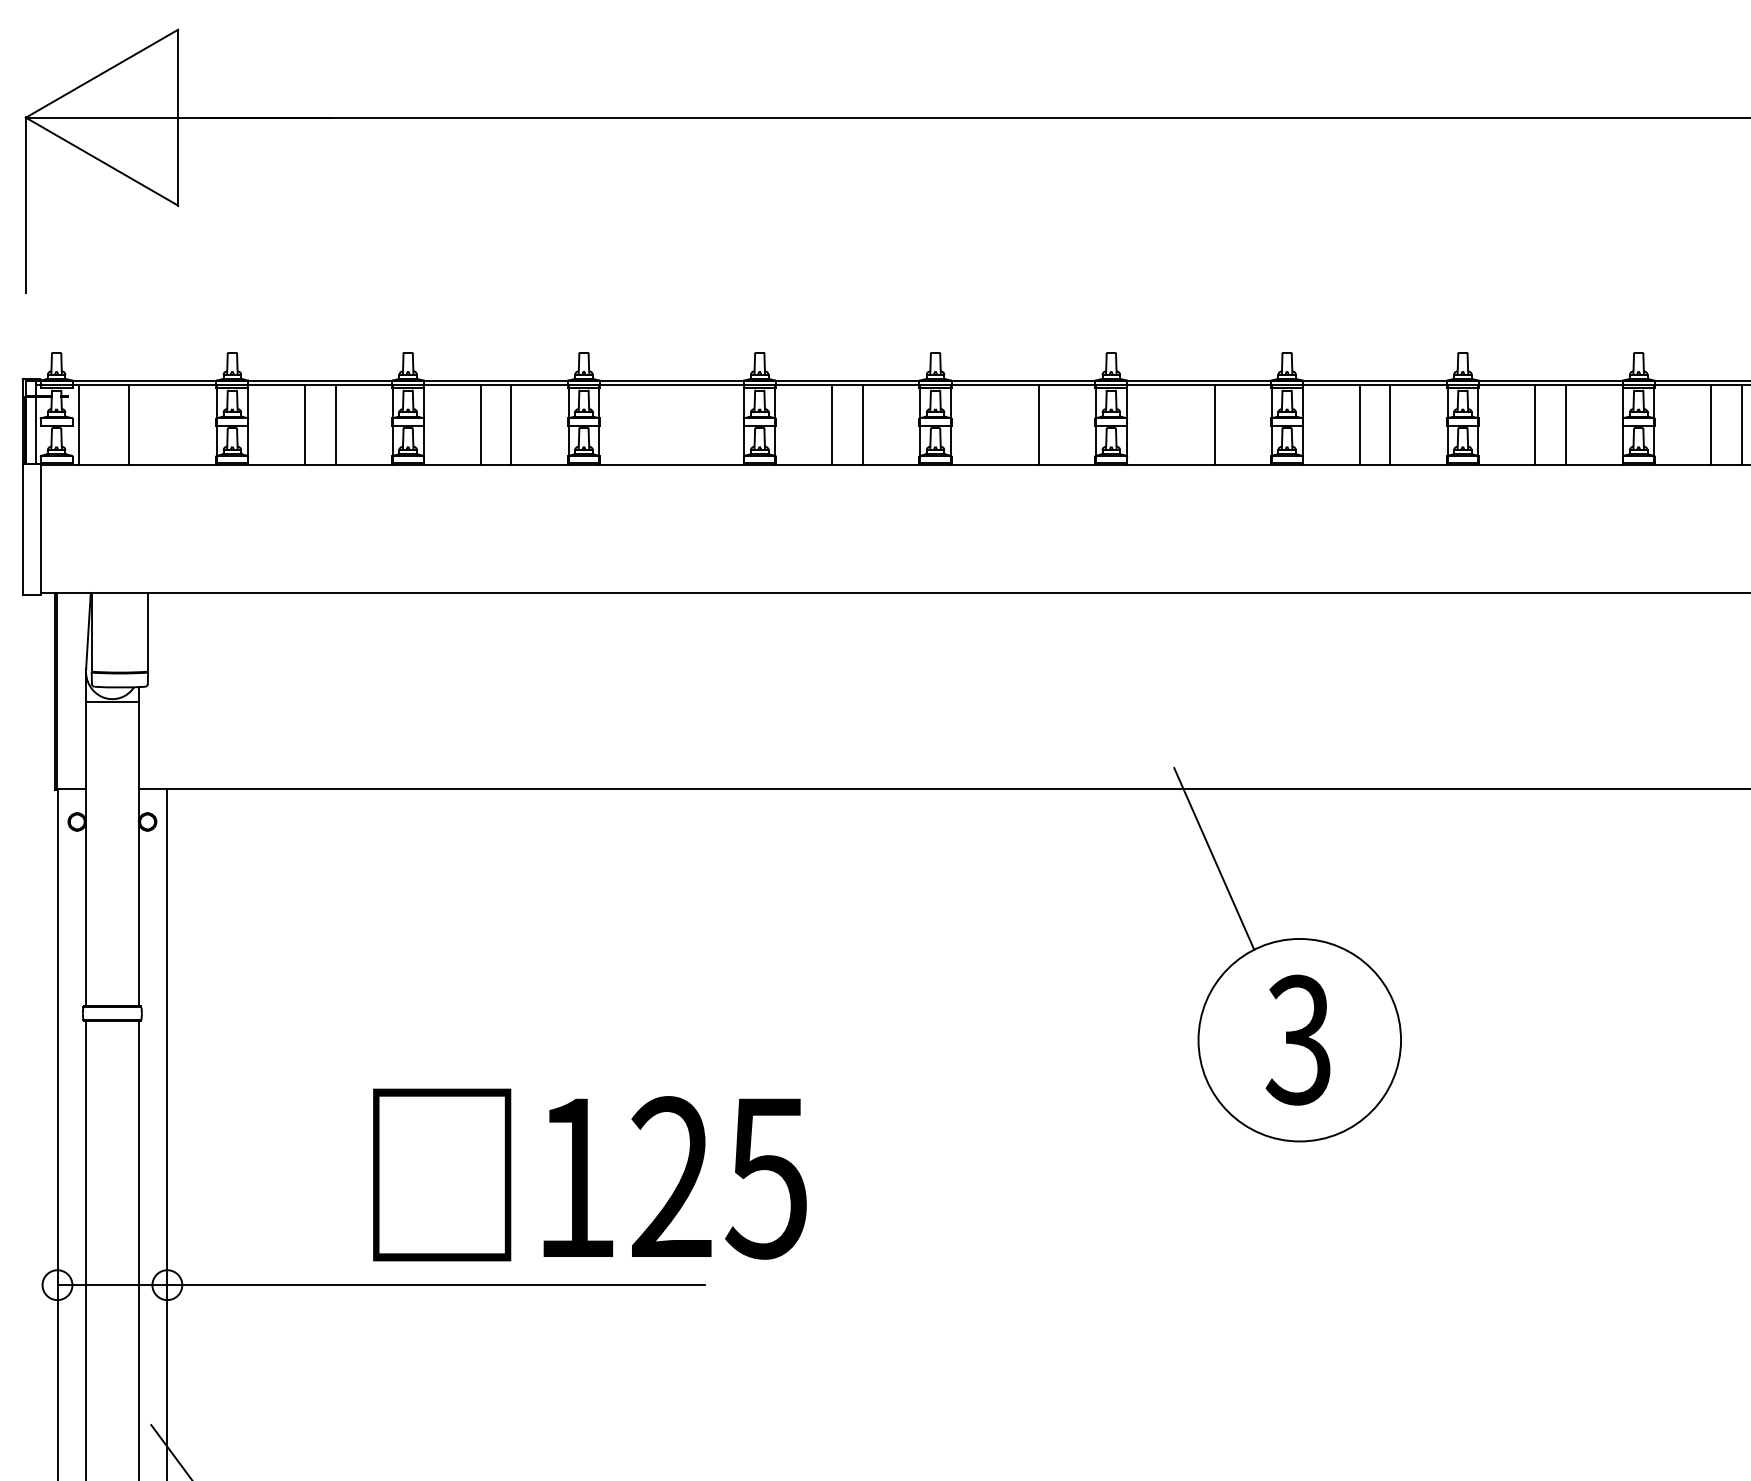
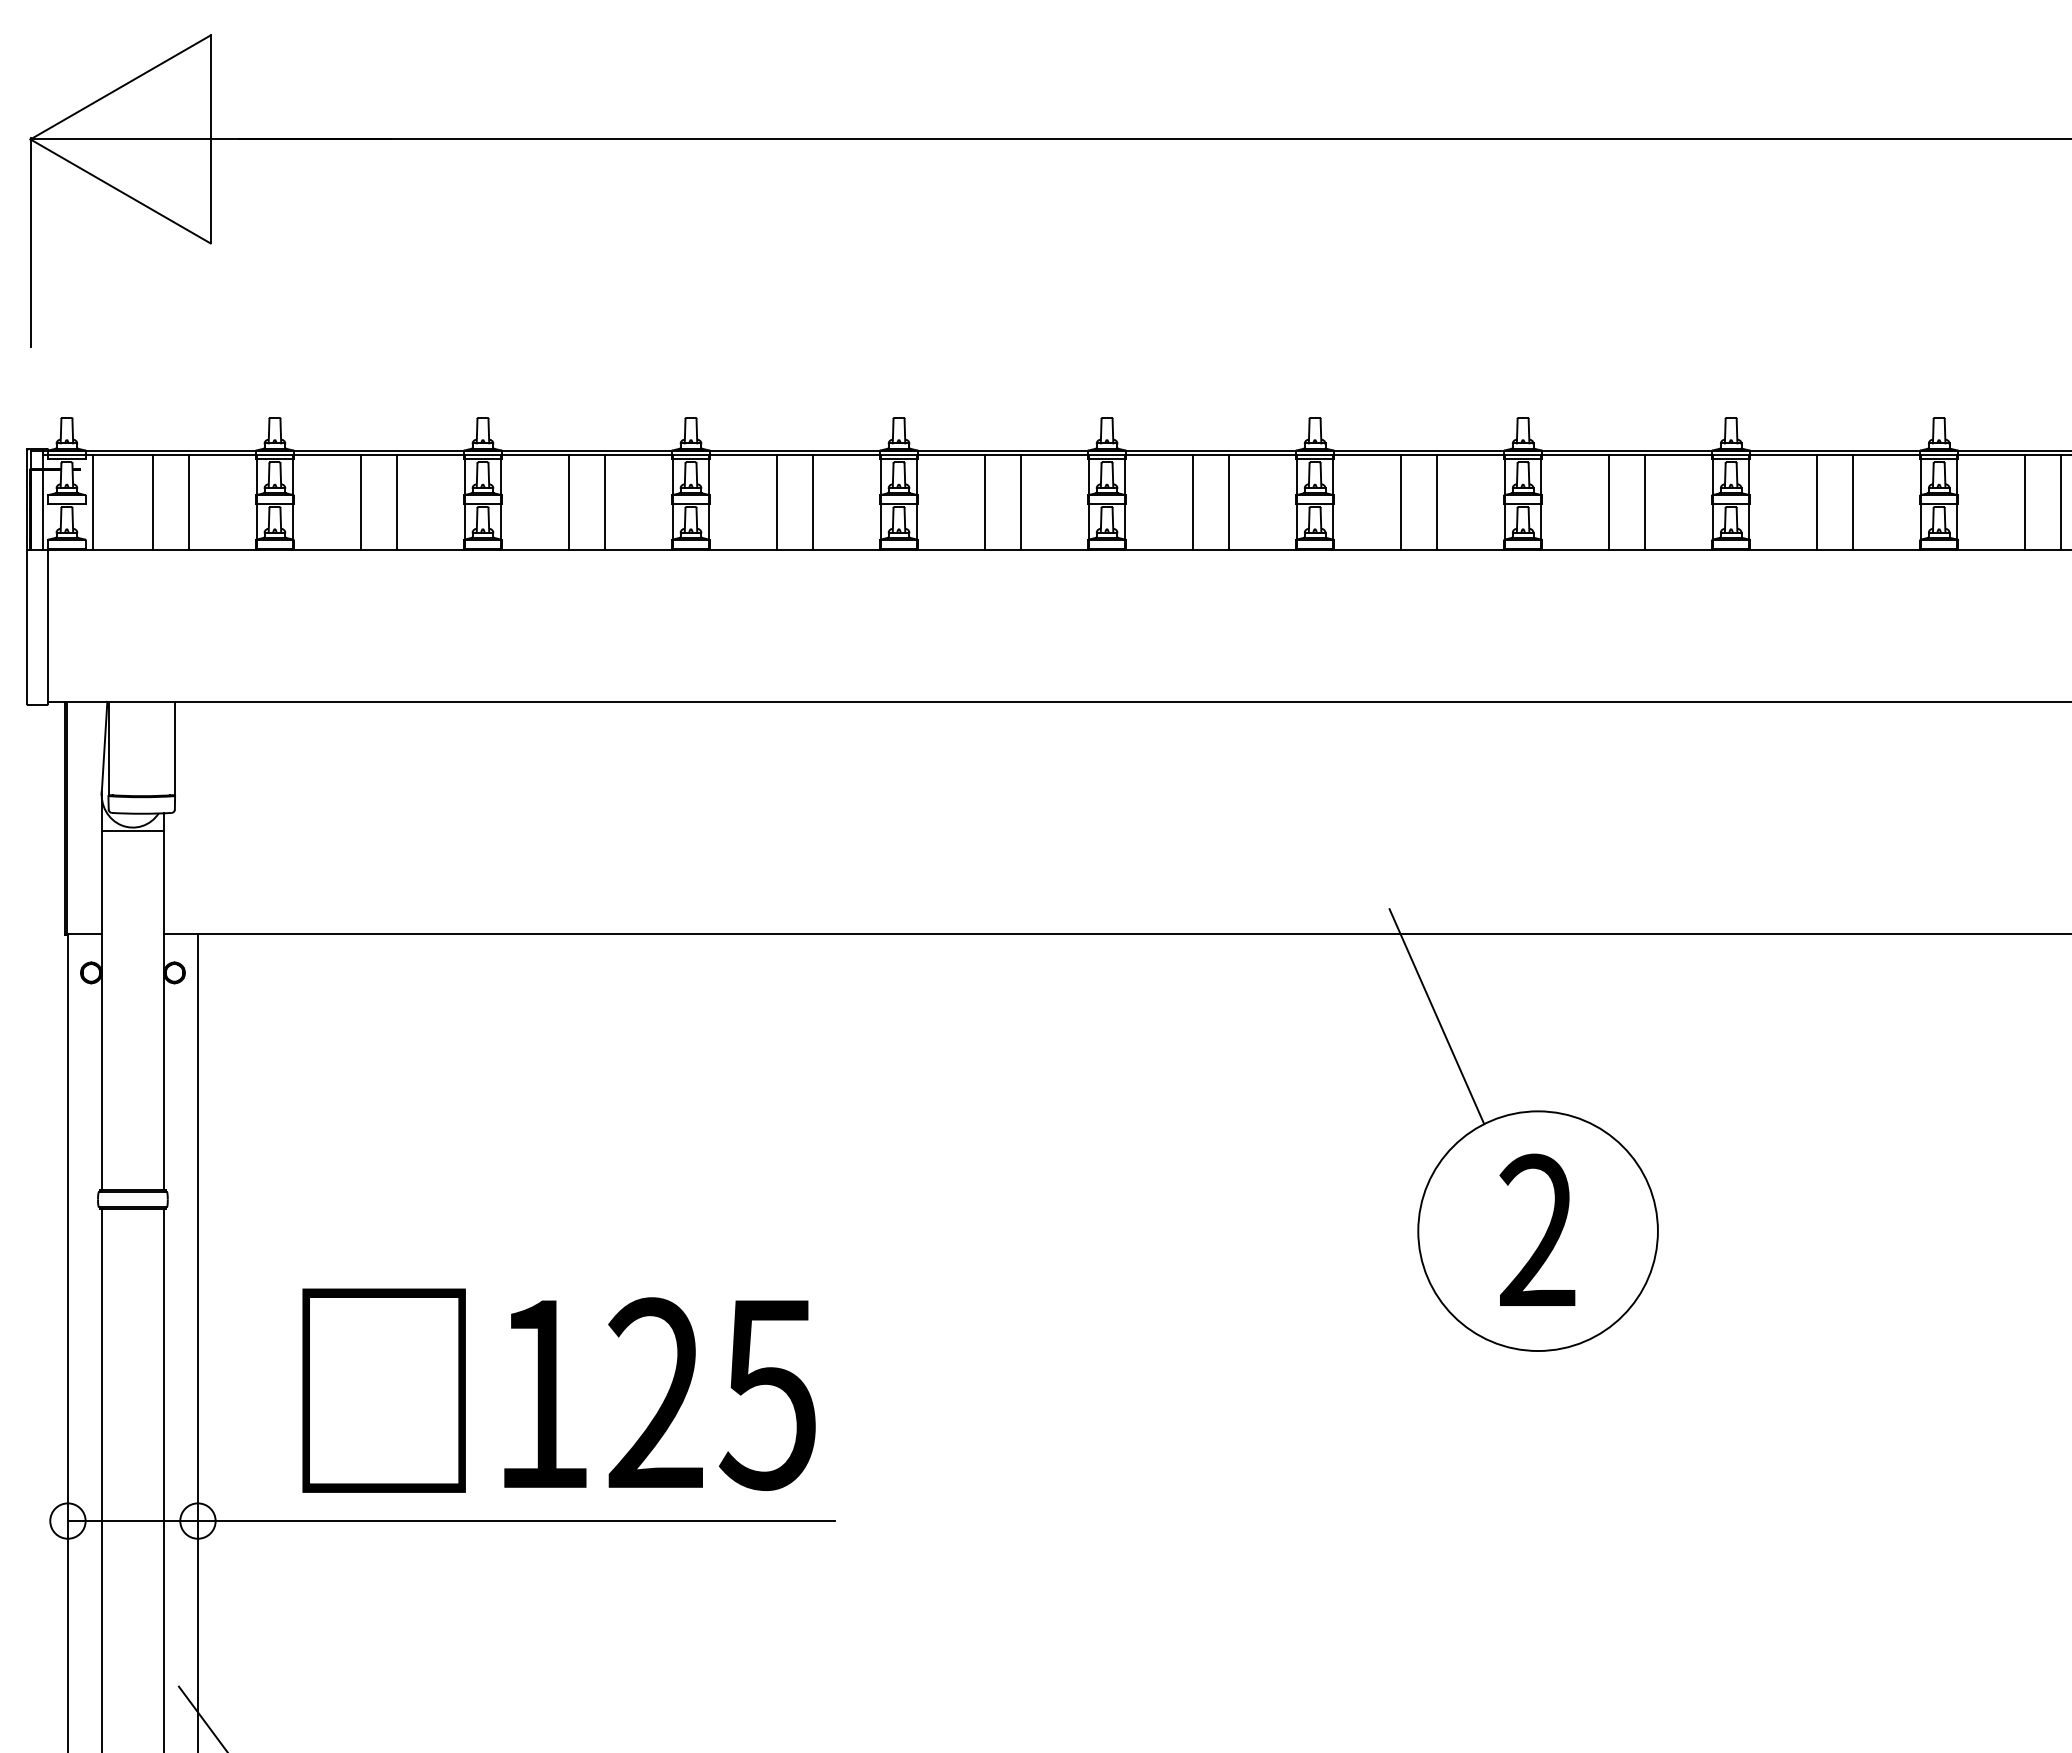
line: (160, 424) -> (189, 502), added
line: (656, 424) -> (776, 502), added
line: (687, 424) -> (813, 502), added
line: (1007, 424) -> (1192, 502), added
line: (1183, 424) -> (1400, 502), added
text: (1298, 1039) -> (1536, 1230), 3 -> 2
text: (589, 1174) -> (558, 1390), moved

